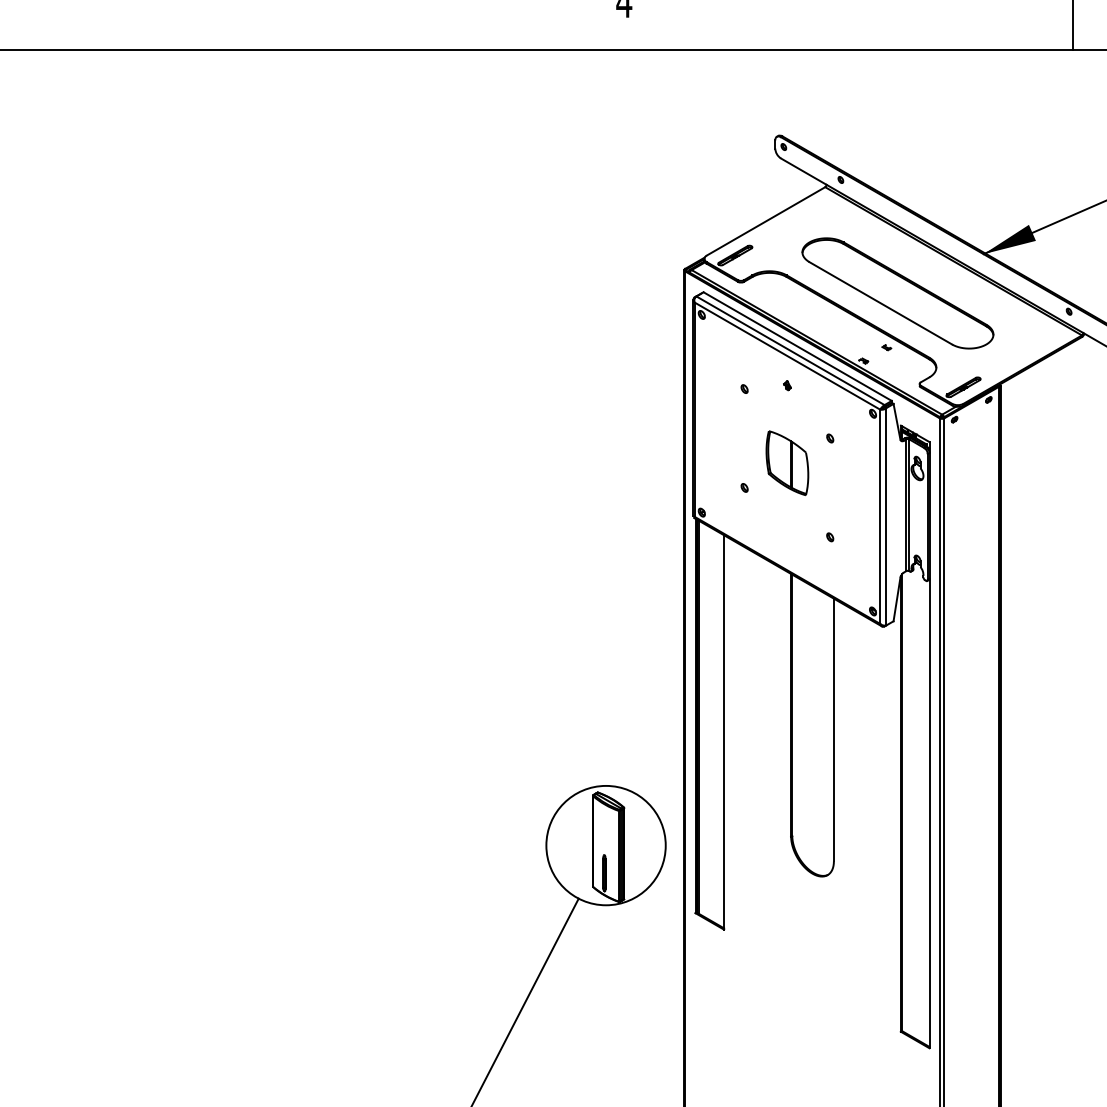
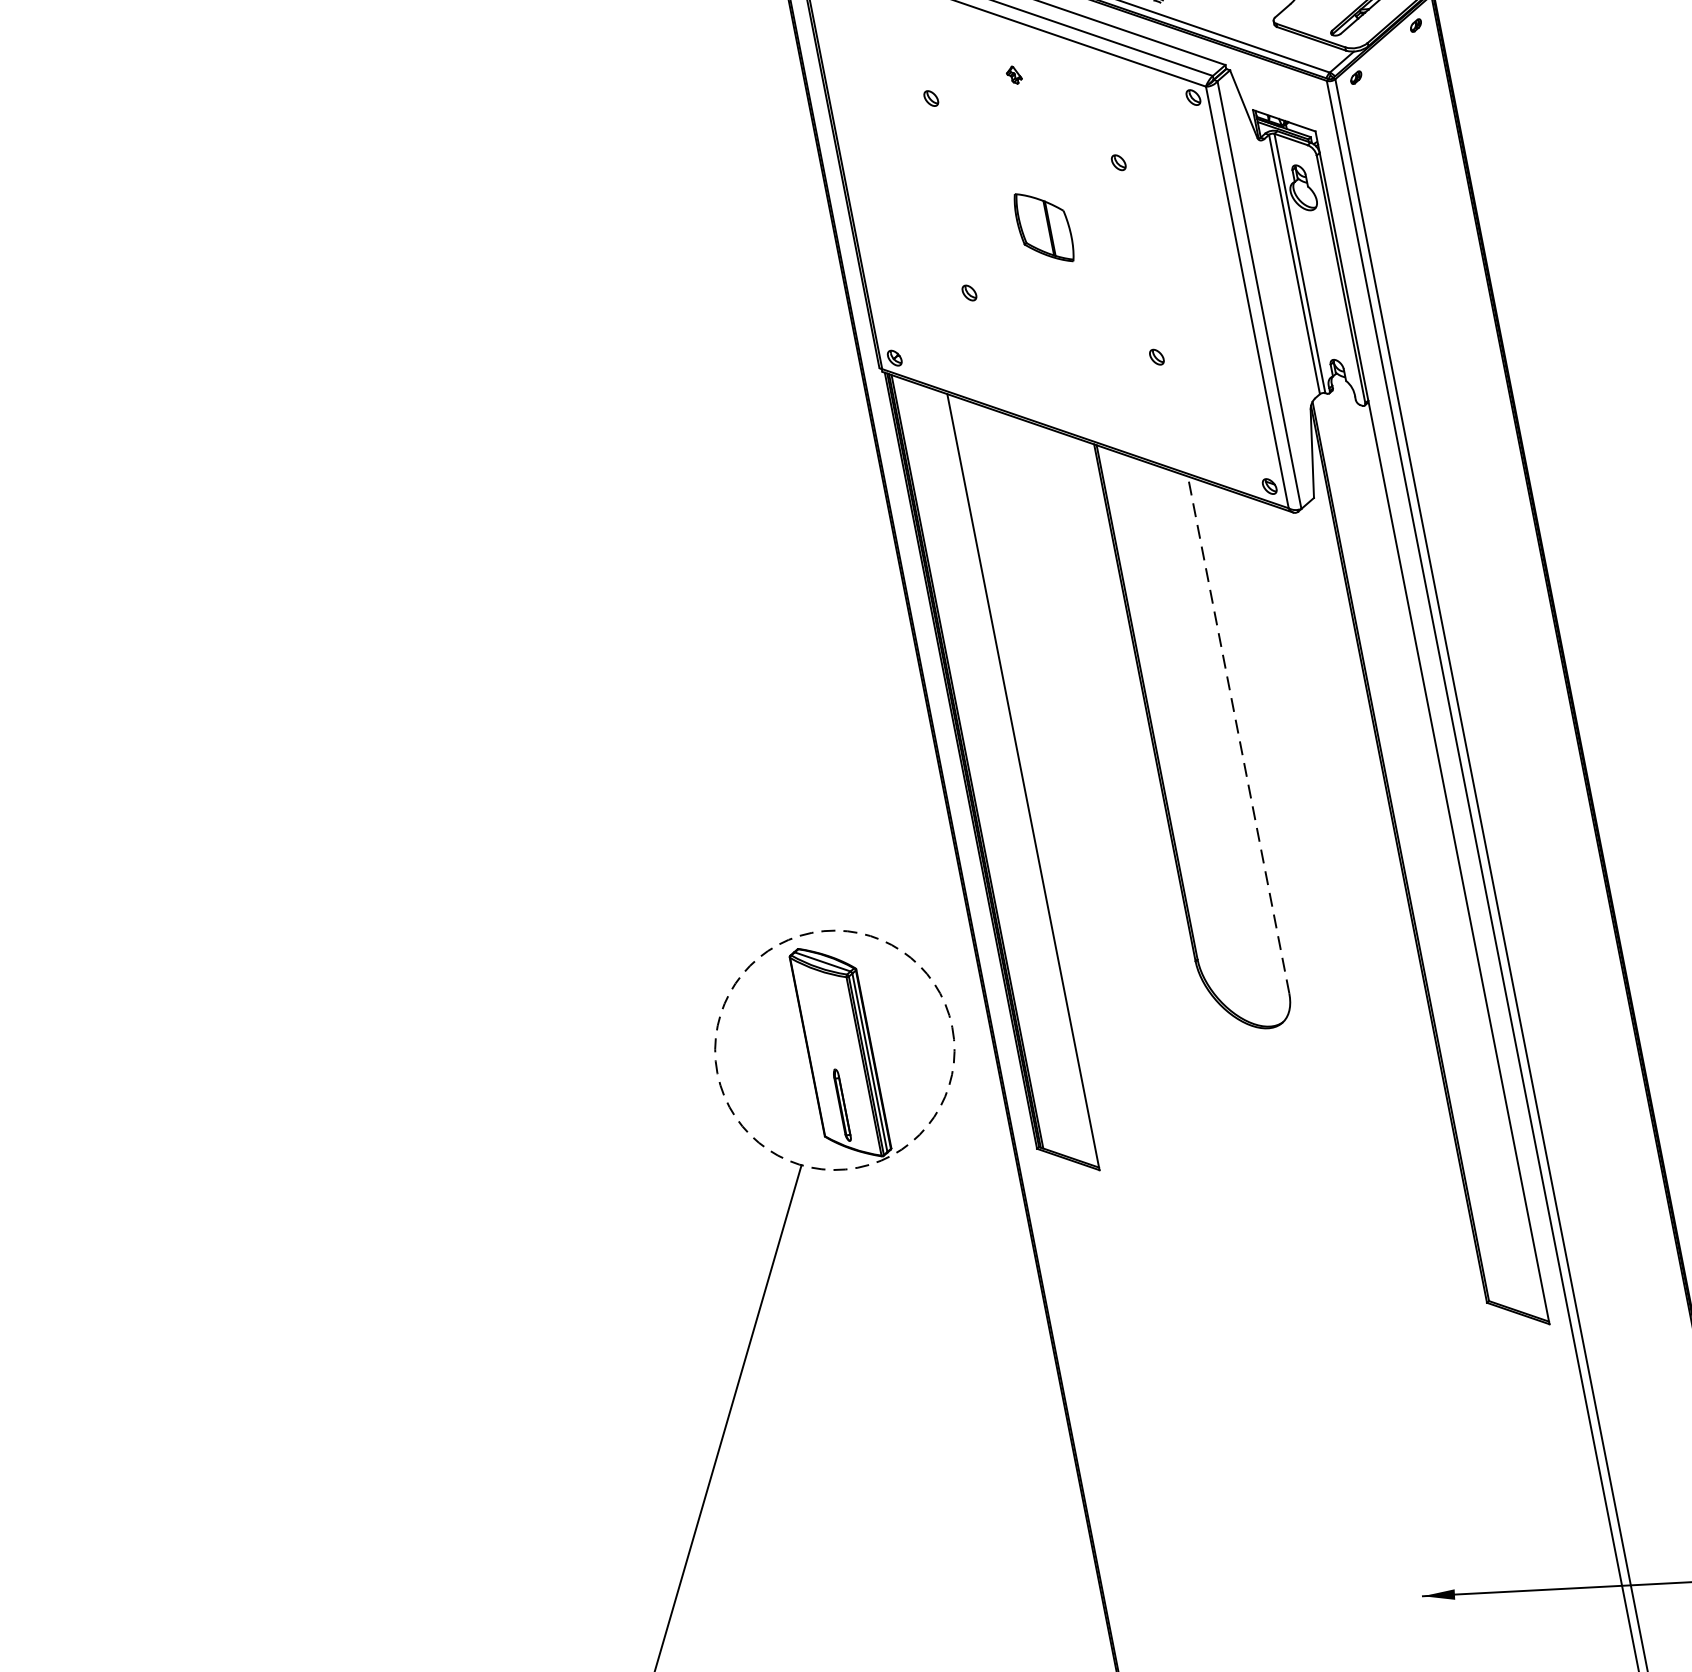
part: (787, 462) -> (1043, 226), size x0.6
line: (833, 729) -> (1237, 734), solid -> dashed
circle: (605, 845) -> (833, 1050), solid -> dashed

